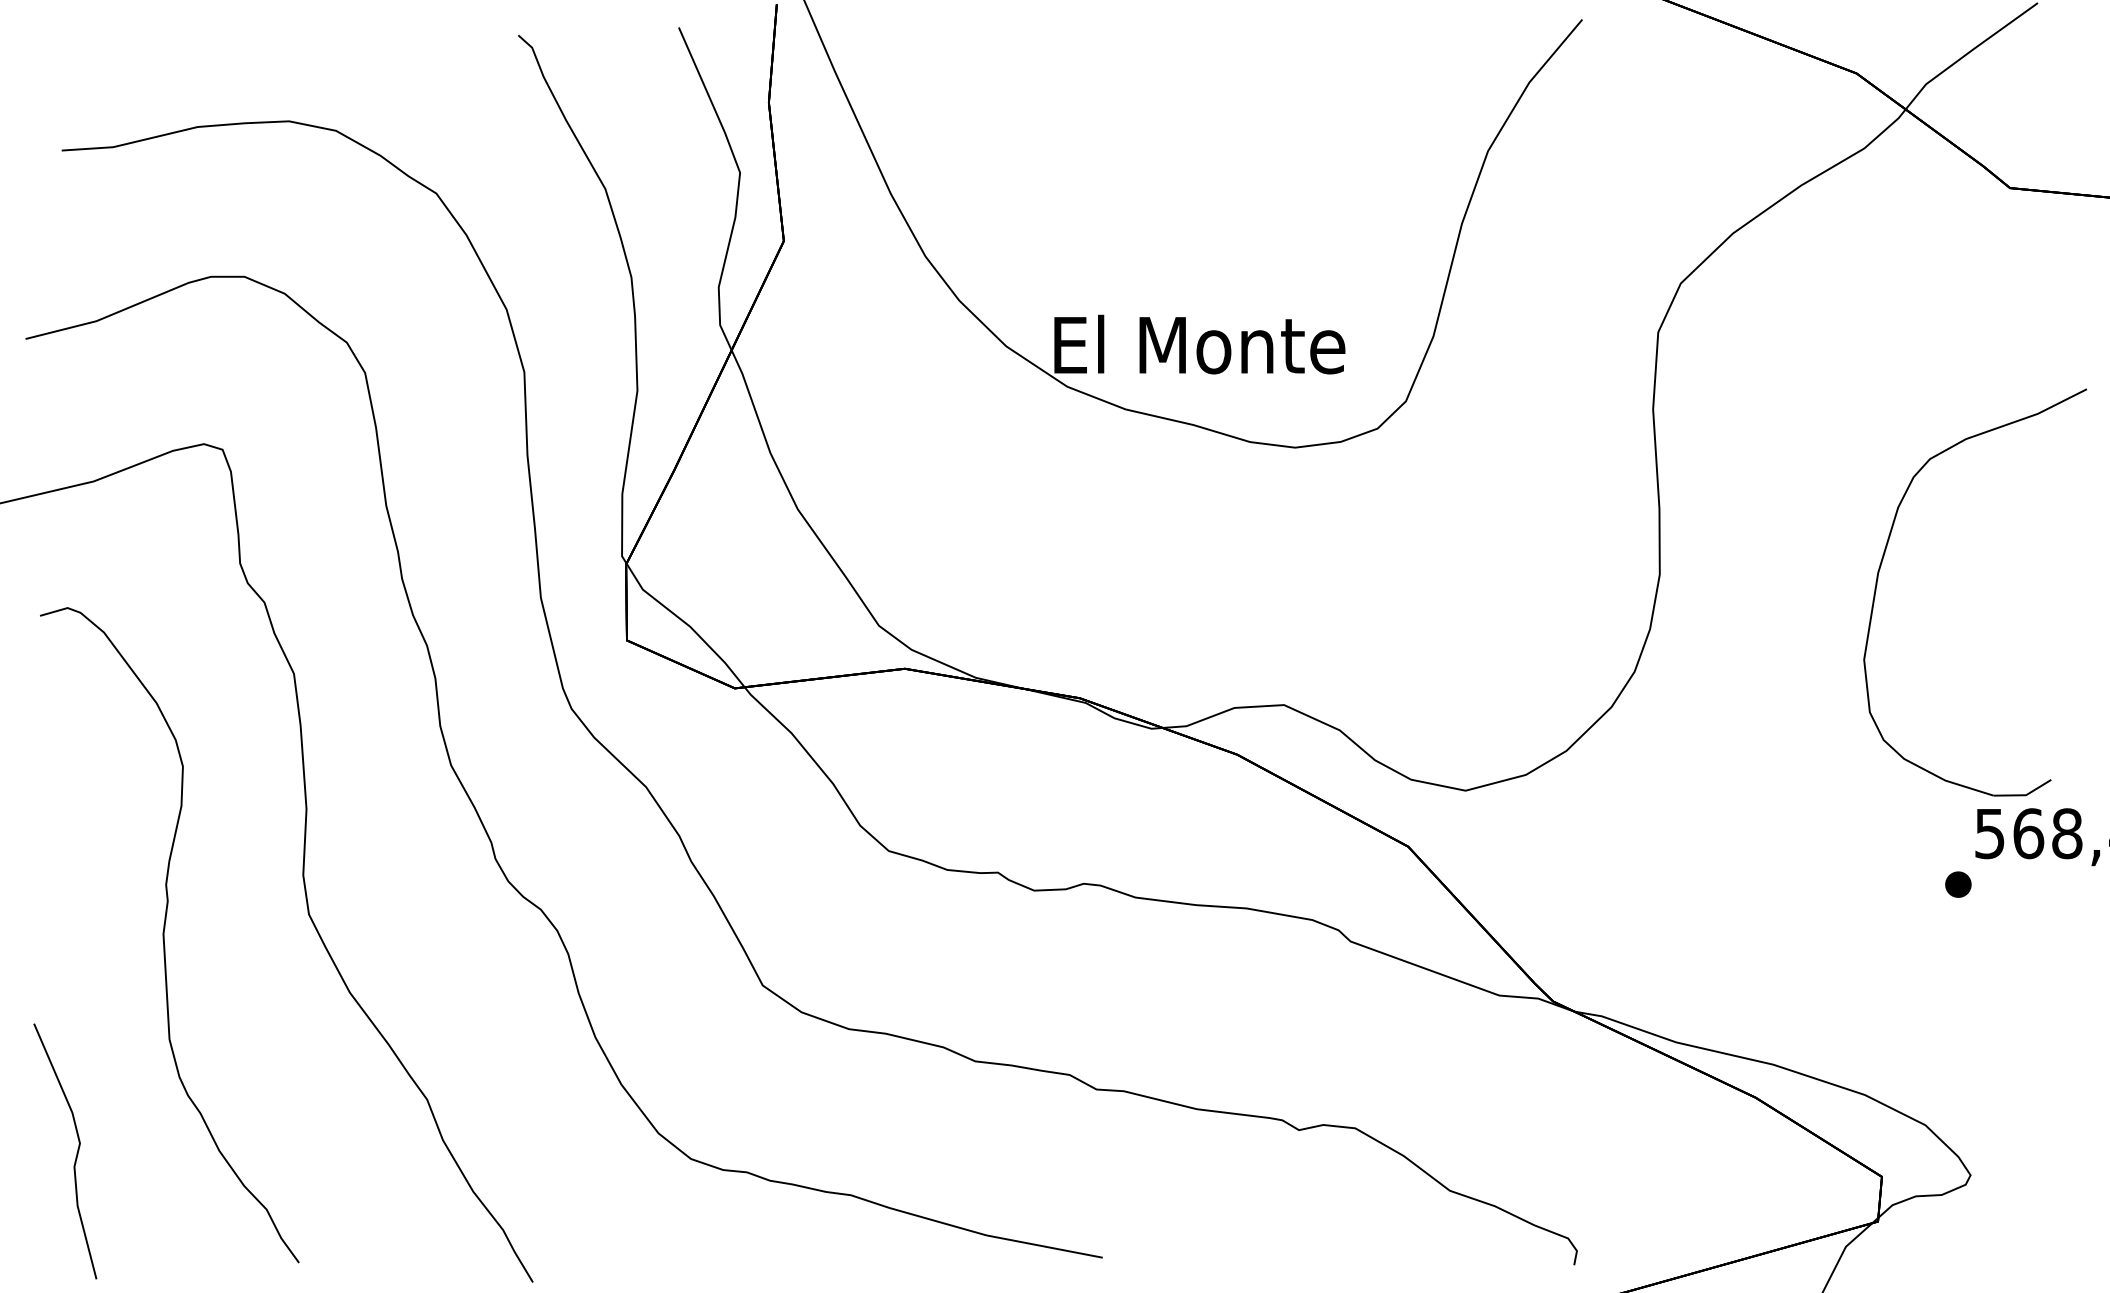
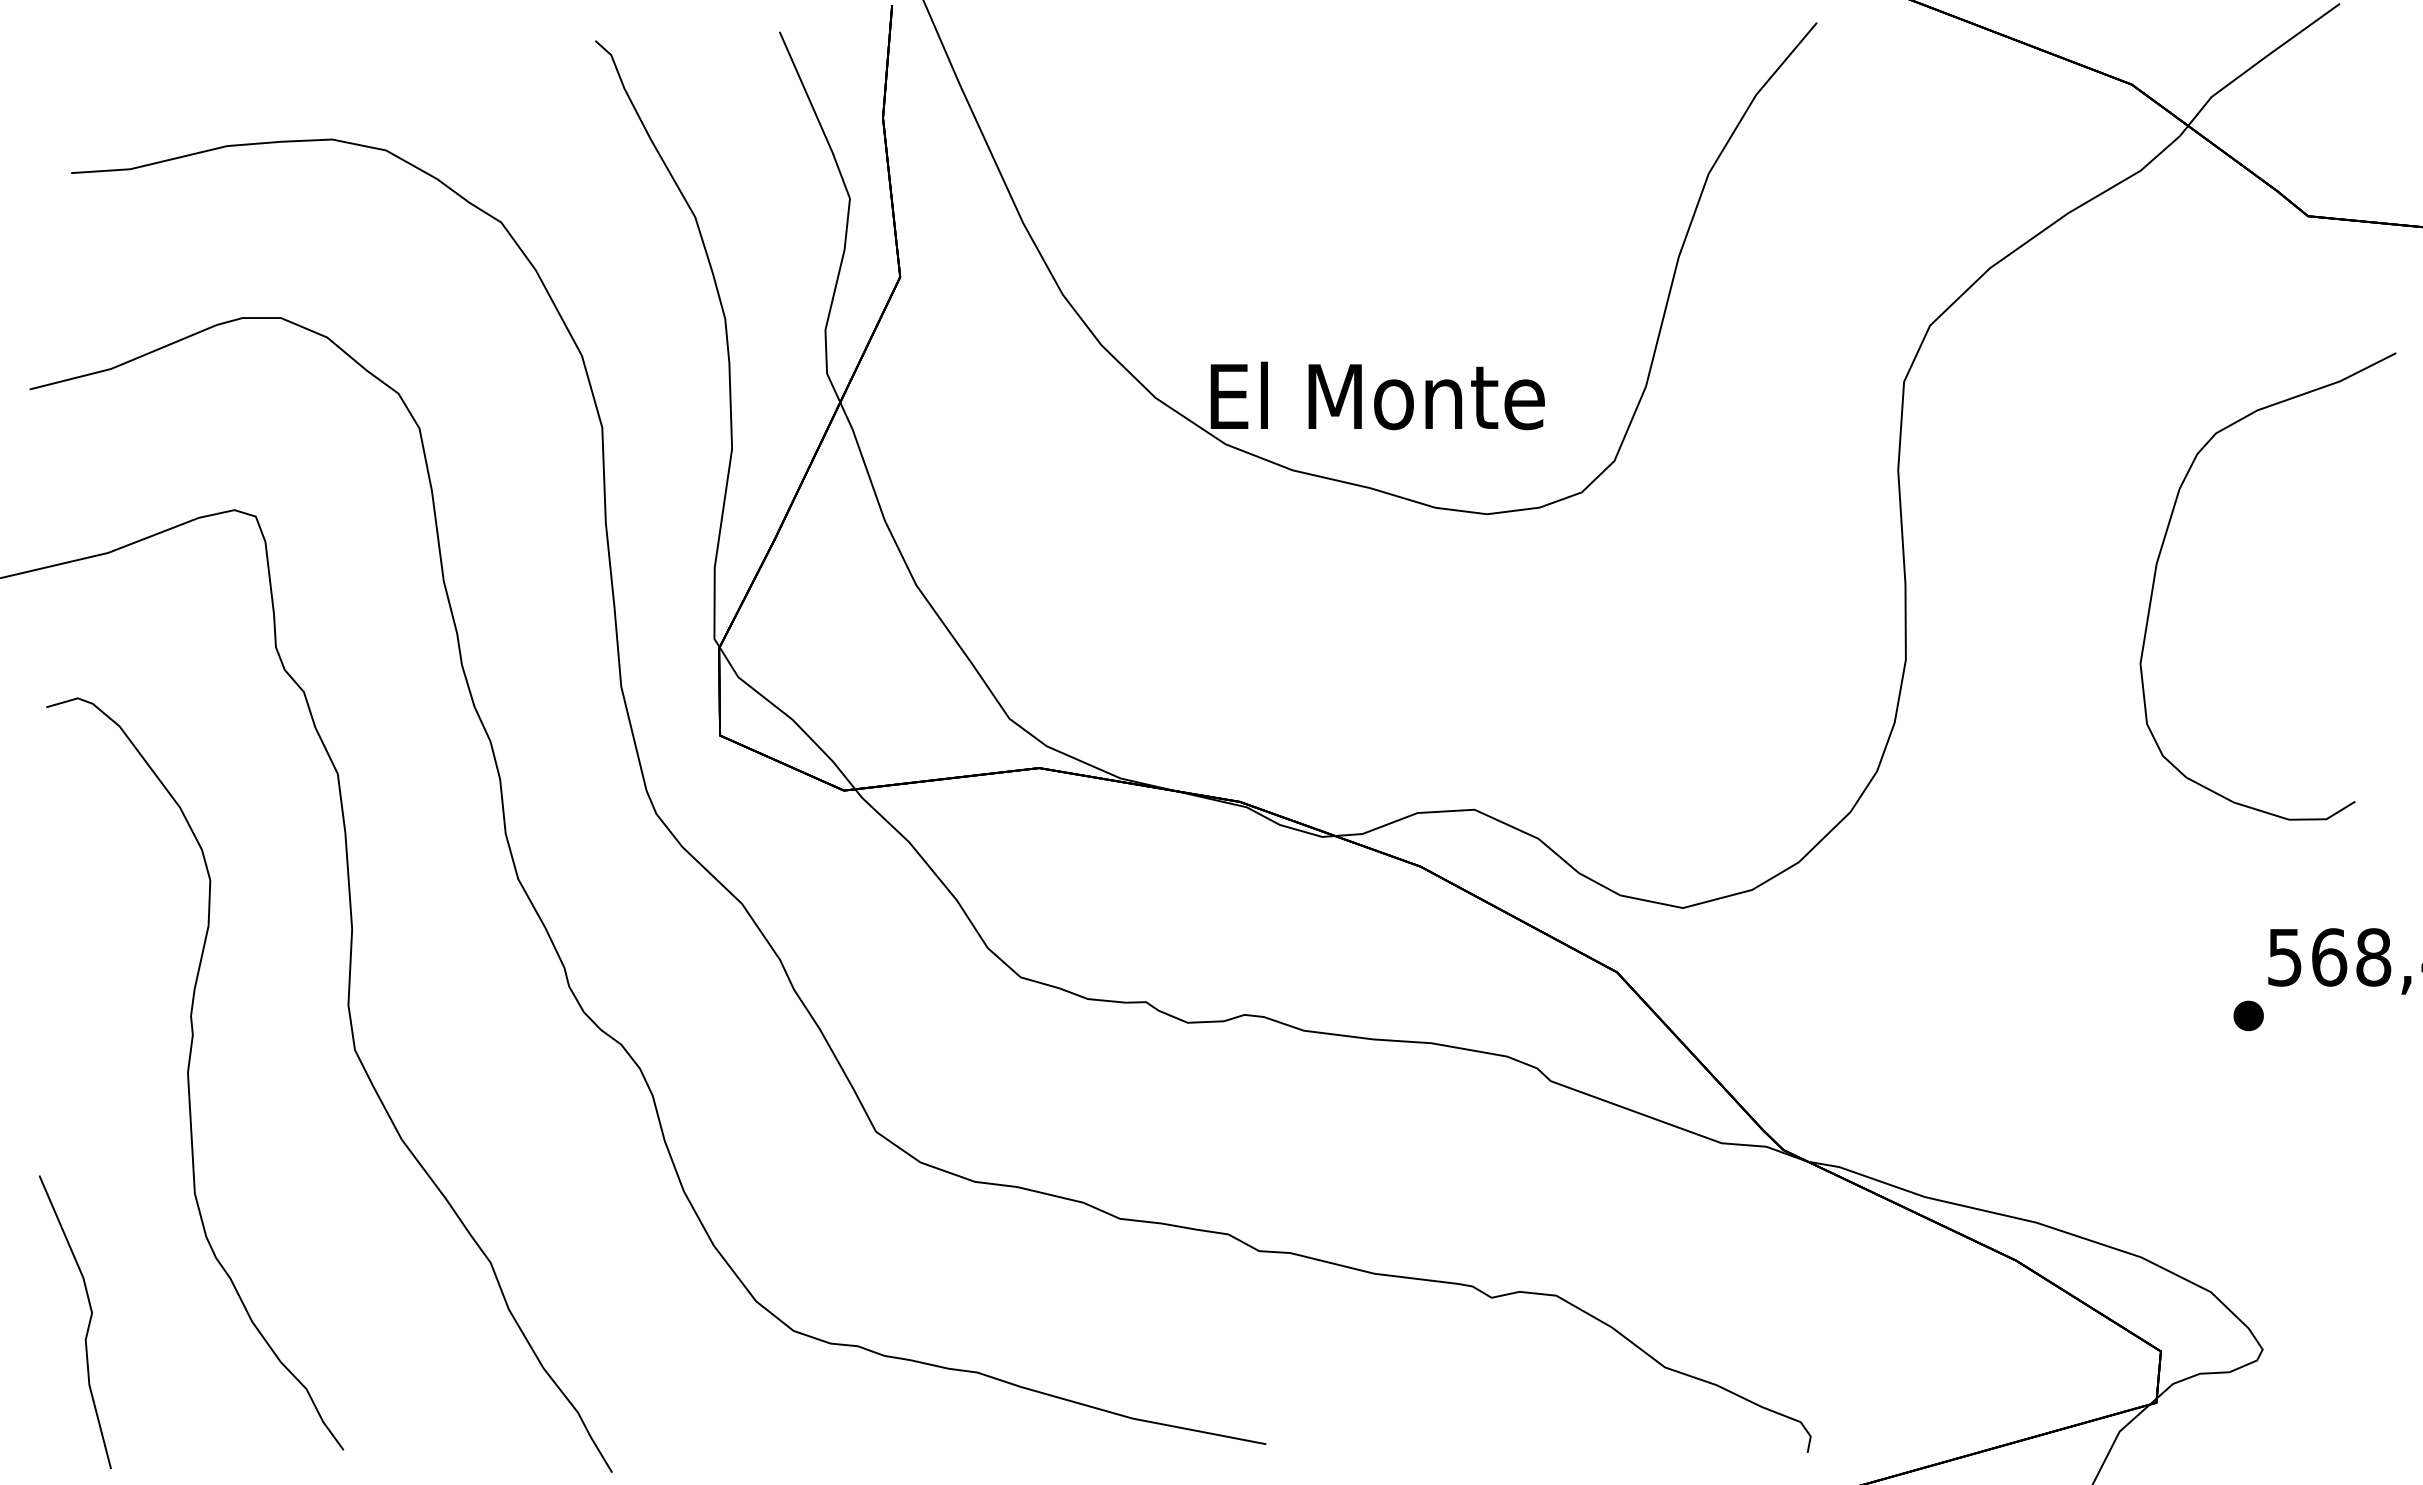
part: (1882, 562) -> (2161, 552), moved

